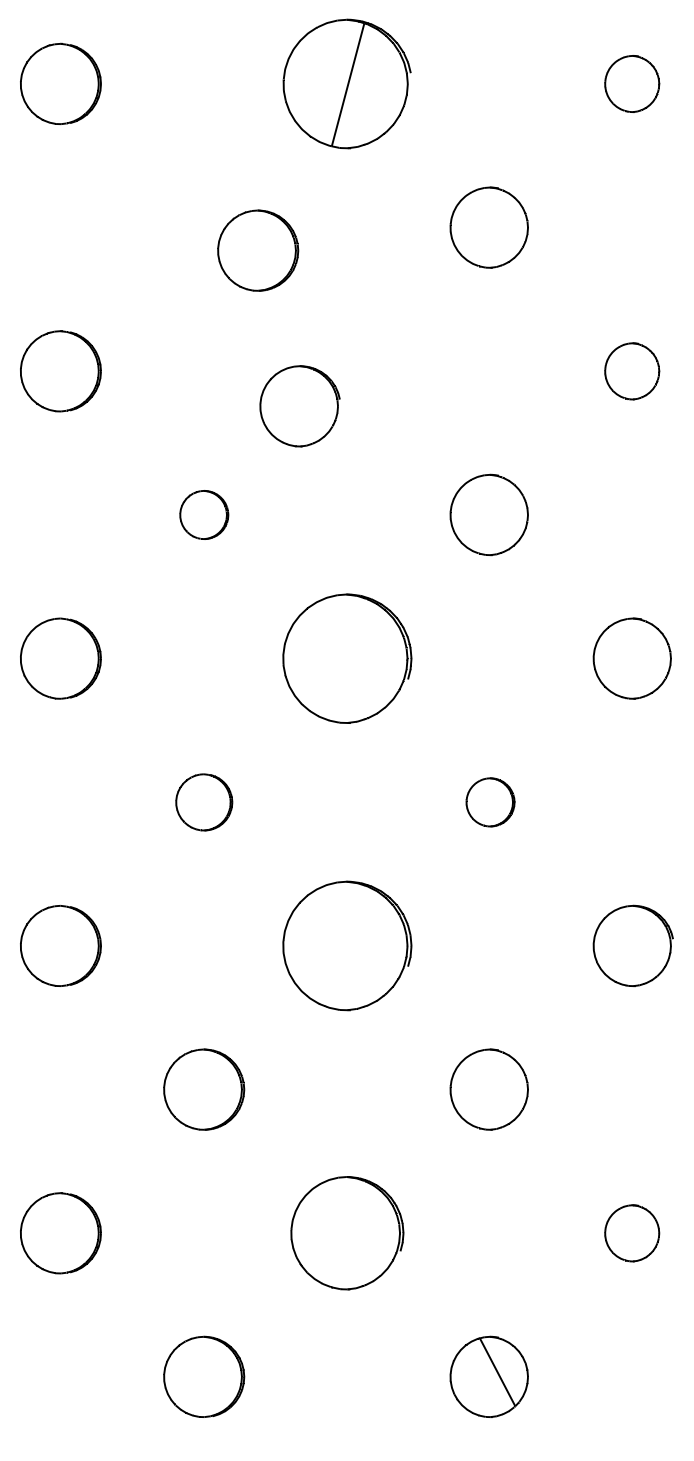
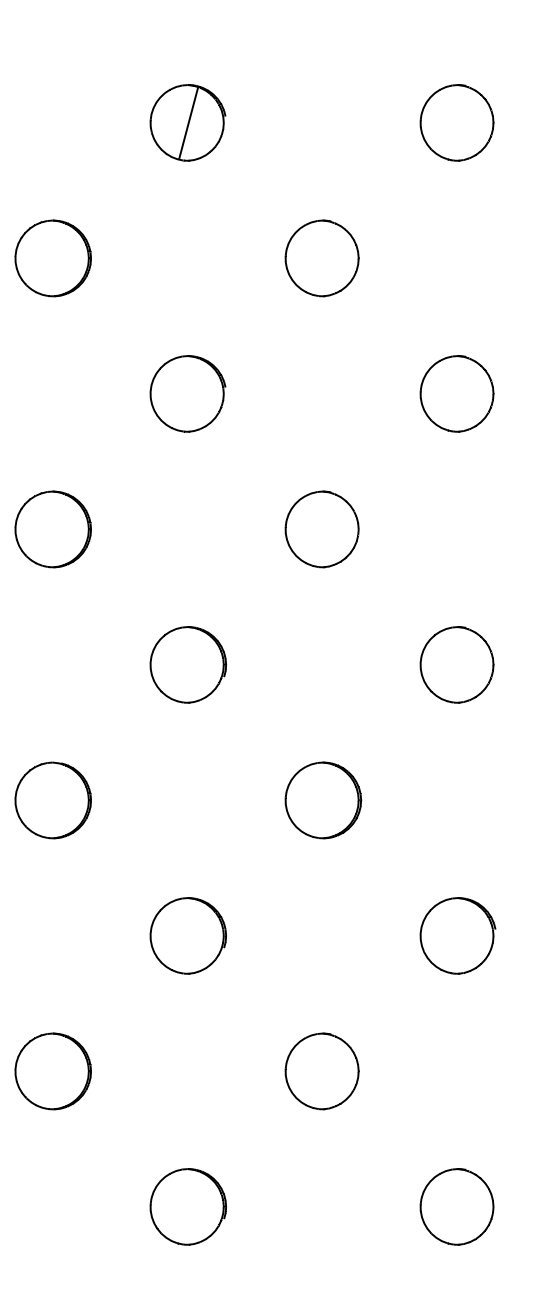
part: (346, 83) -> (187, 122), size x0.62
part: (631, 83) -> (456, 122), size x1.43
part: (258, 250) -> (53, 258), moved
part: (631, 371) -> (456, 394), size x1.43
part: (299, 406) -> (187, 394), moved
part: (204, 514) -> (53, 528), size x1.67
part: (347, 658) -> (188, 664), size x0.62
part: (204, 802) -> (53, 800), size x1.43
part: (490, 802) -> (323, 800), size x1.67
part: (347, 945) -> (188, 935), size x0.62
part: (347, 1233) -> (188, 1207), size x0.71
part: (631, 1233) -> (456, 1207), size x1.43

